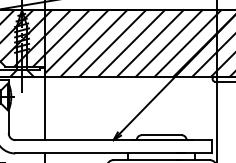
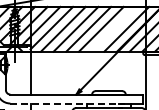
line: (168, 42) -> (113, 28), removed
line: (101, 153) -> (68, 103), solid -> dashed

